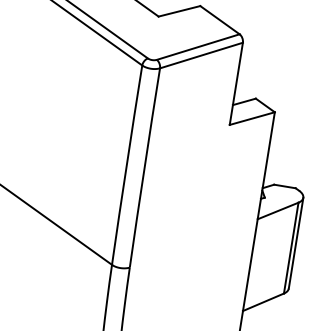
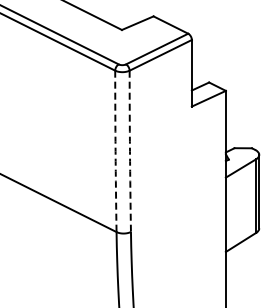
arc: (126, 165) -> (115, 151), solid -> dashed
arc: (143, 168) -> (129, 151), solid -> dashed

